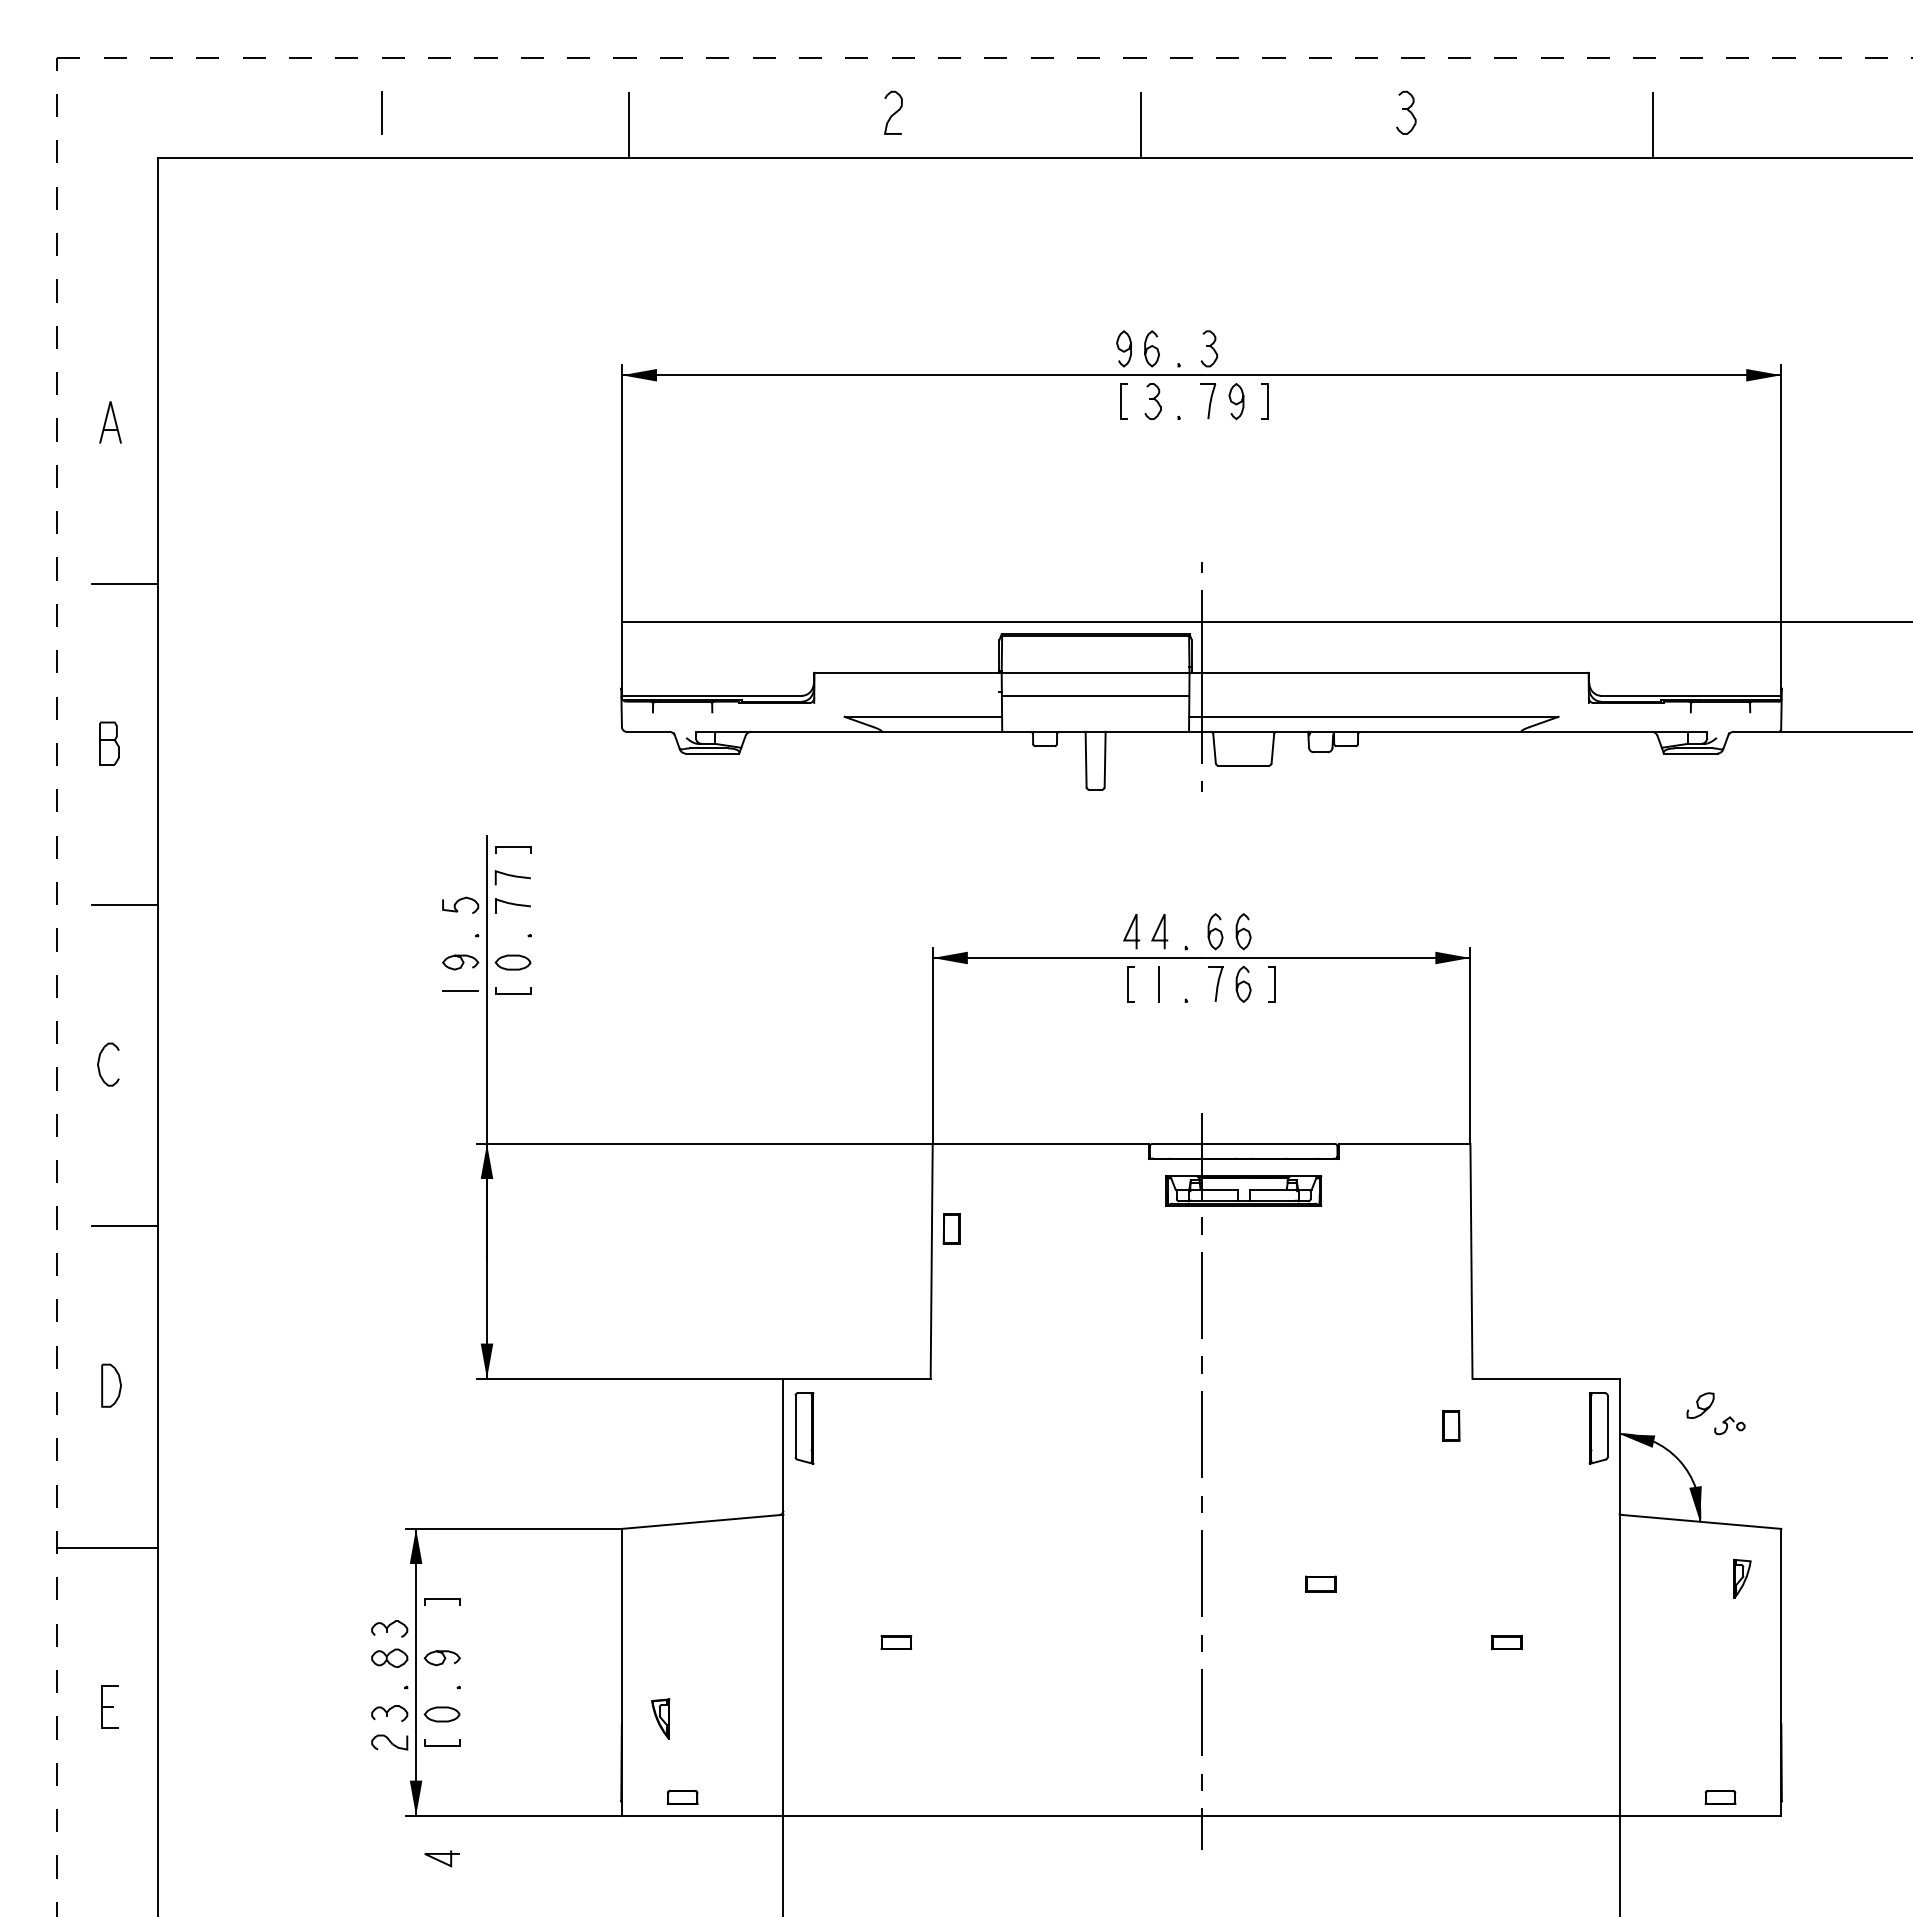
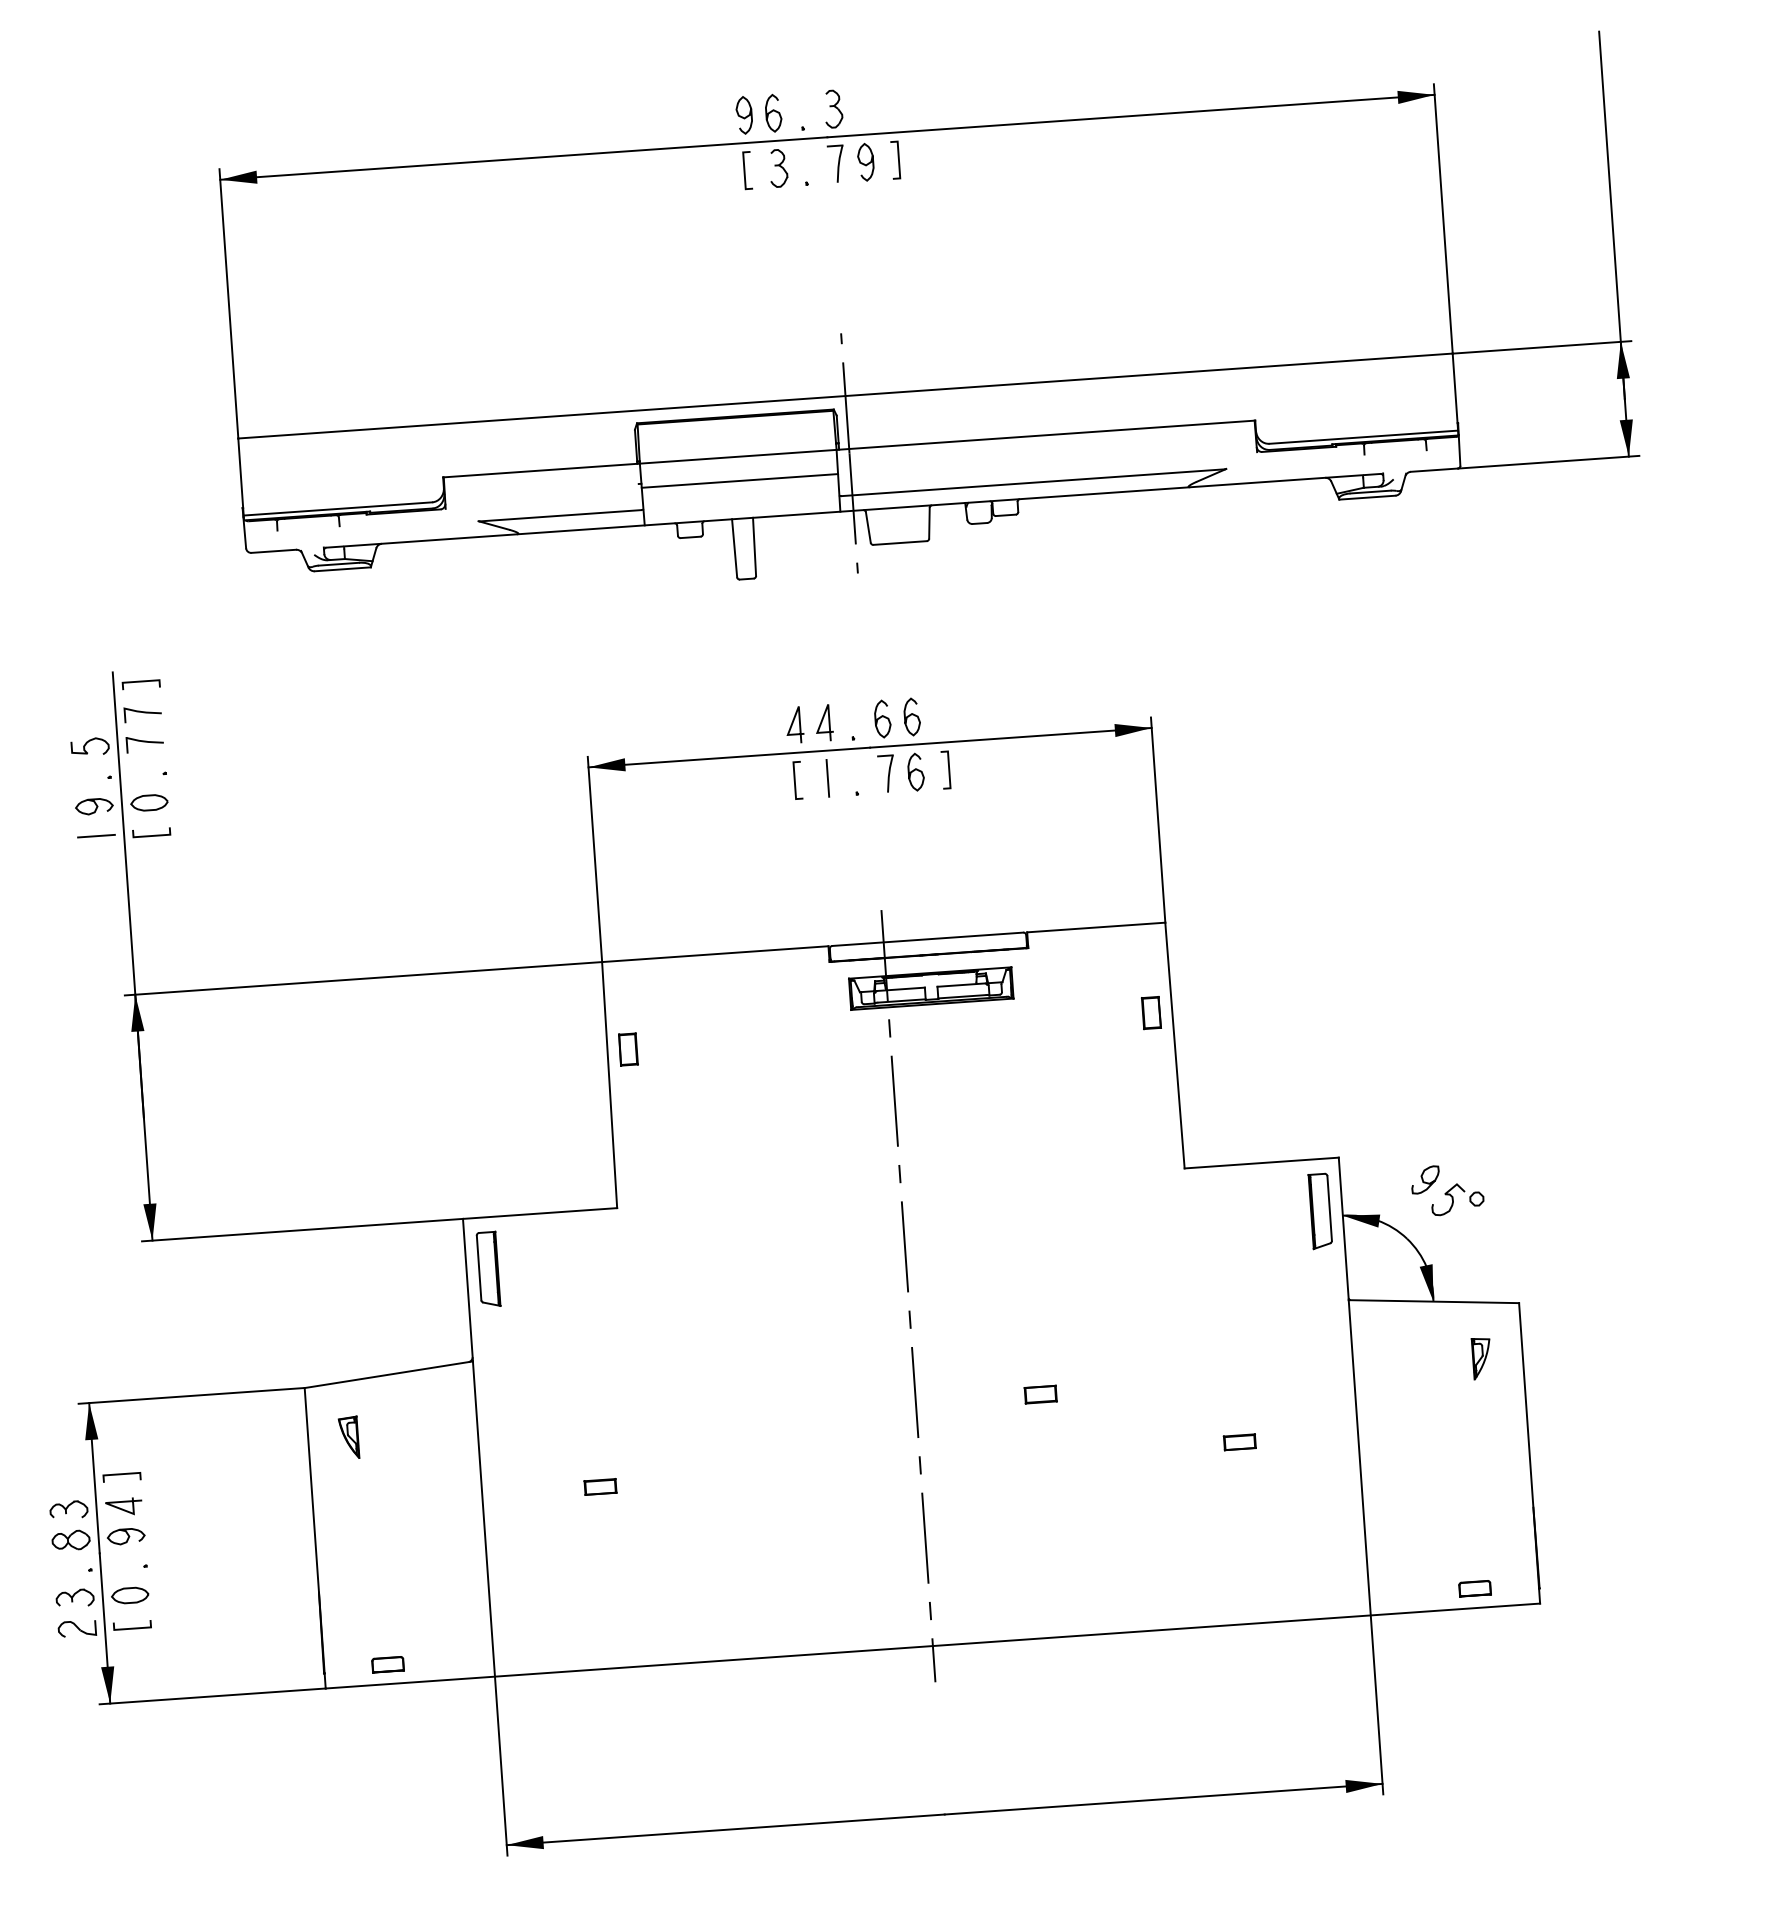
part: (1451, 1425) -> (1151, 1012), moved
part: (1729, 1425) -> (1457, 1198), size x1.67
part: (660, 1718) -> (348, 1437), moved
line: (441, 1860) -> (123, 1508), moved

